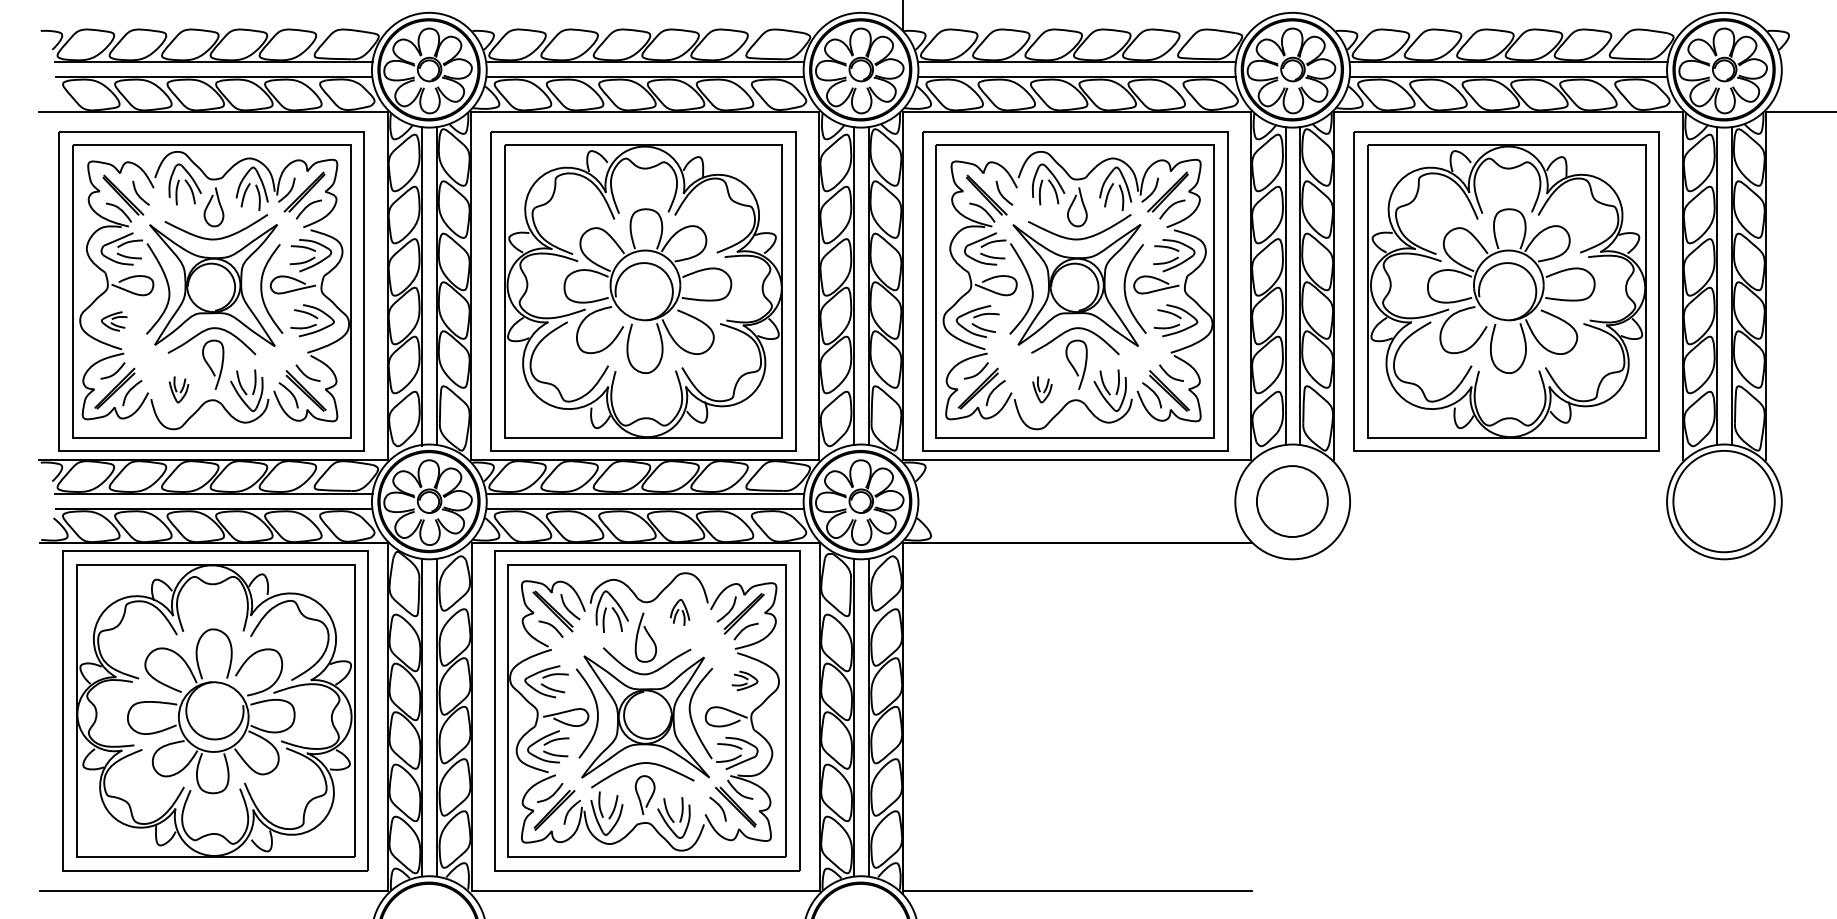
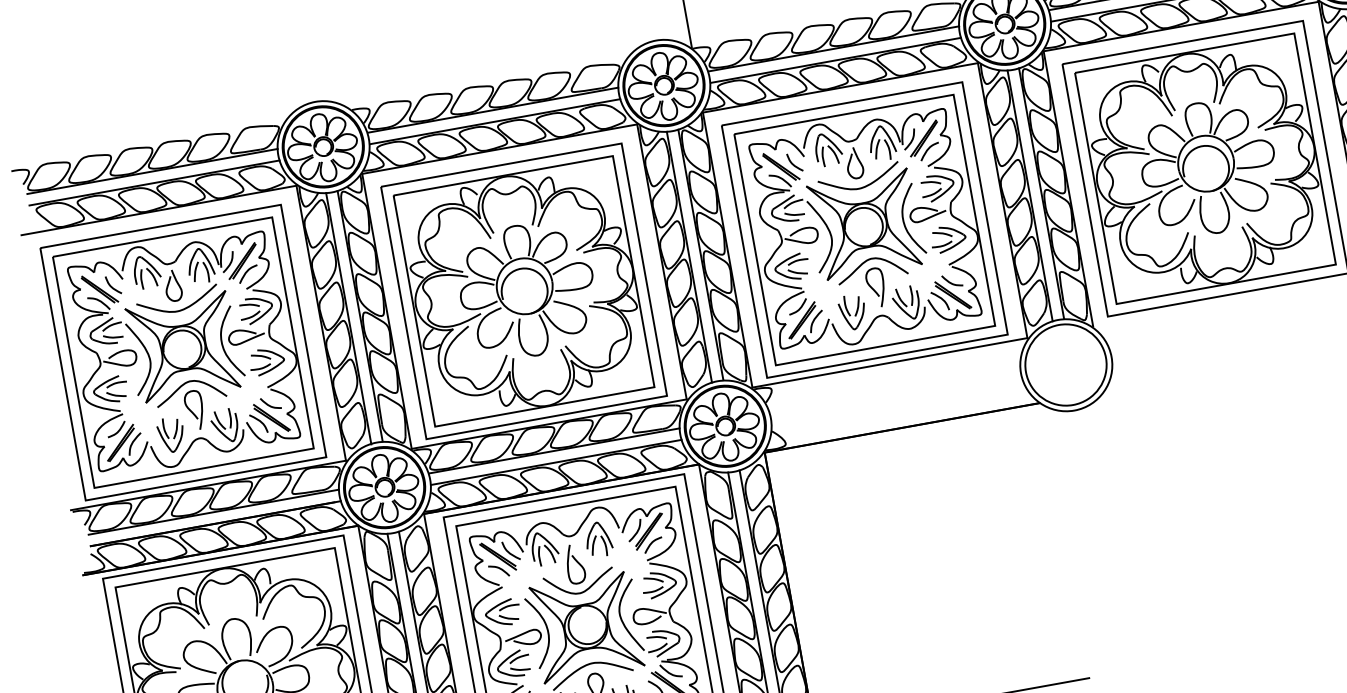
part: (114, 321) -> (110, 390), size x1.67
part: (178, 389) -> (170, 434), size x1.67
part: (1042, 389) -> (852, 312), size x1.67
circle: (1292, 501) -> (1066, 364), size x1.43
part: (679, 612) -> (598, 539), size x1.67
part: (744, 680) -> (658, 584), size x1.67

